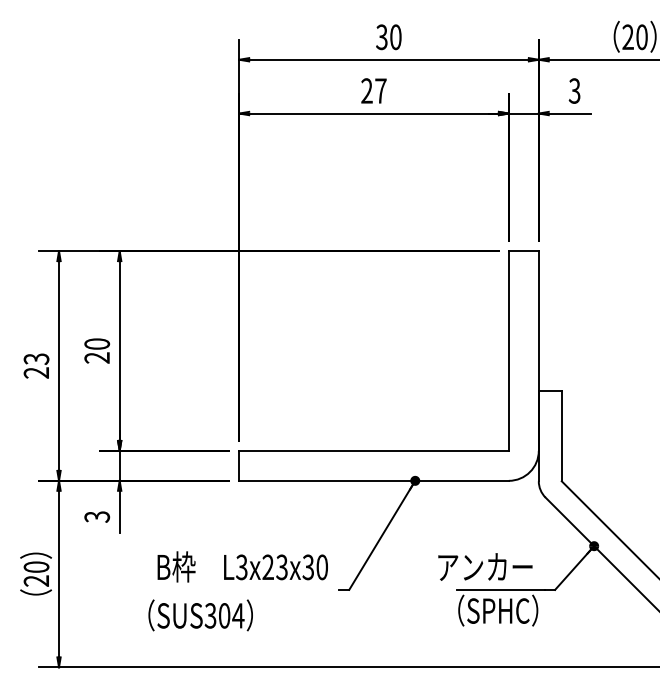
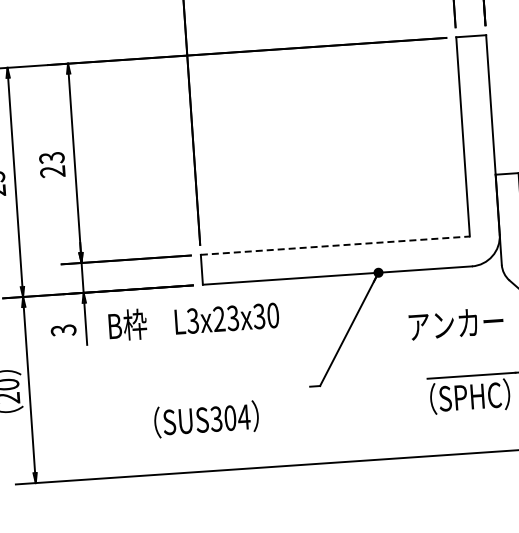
text: (96, 344) -> (51, 158), 20 -> 23
line: (374, 450) -> (335, 245), solid -> dashed
text: (242, 566) -> (193, 320), moved
text: (485, 566) -> (456, 323), moved
text: (200, 615) -> (206, 419), moved

